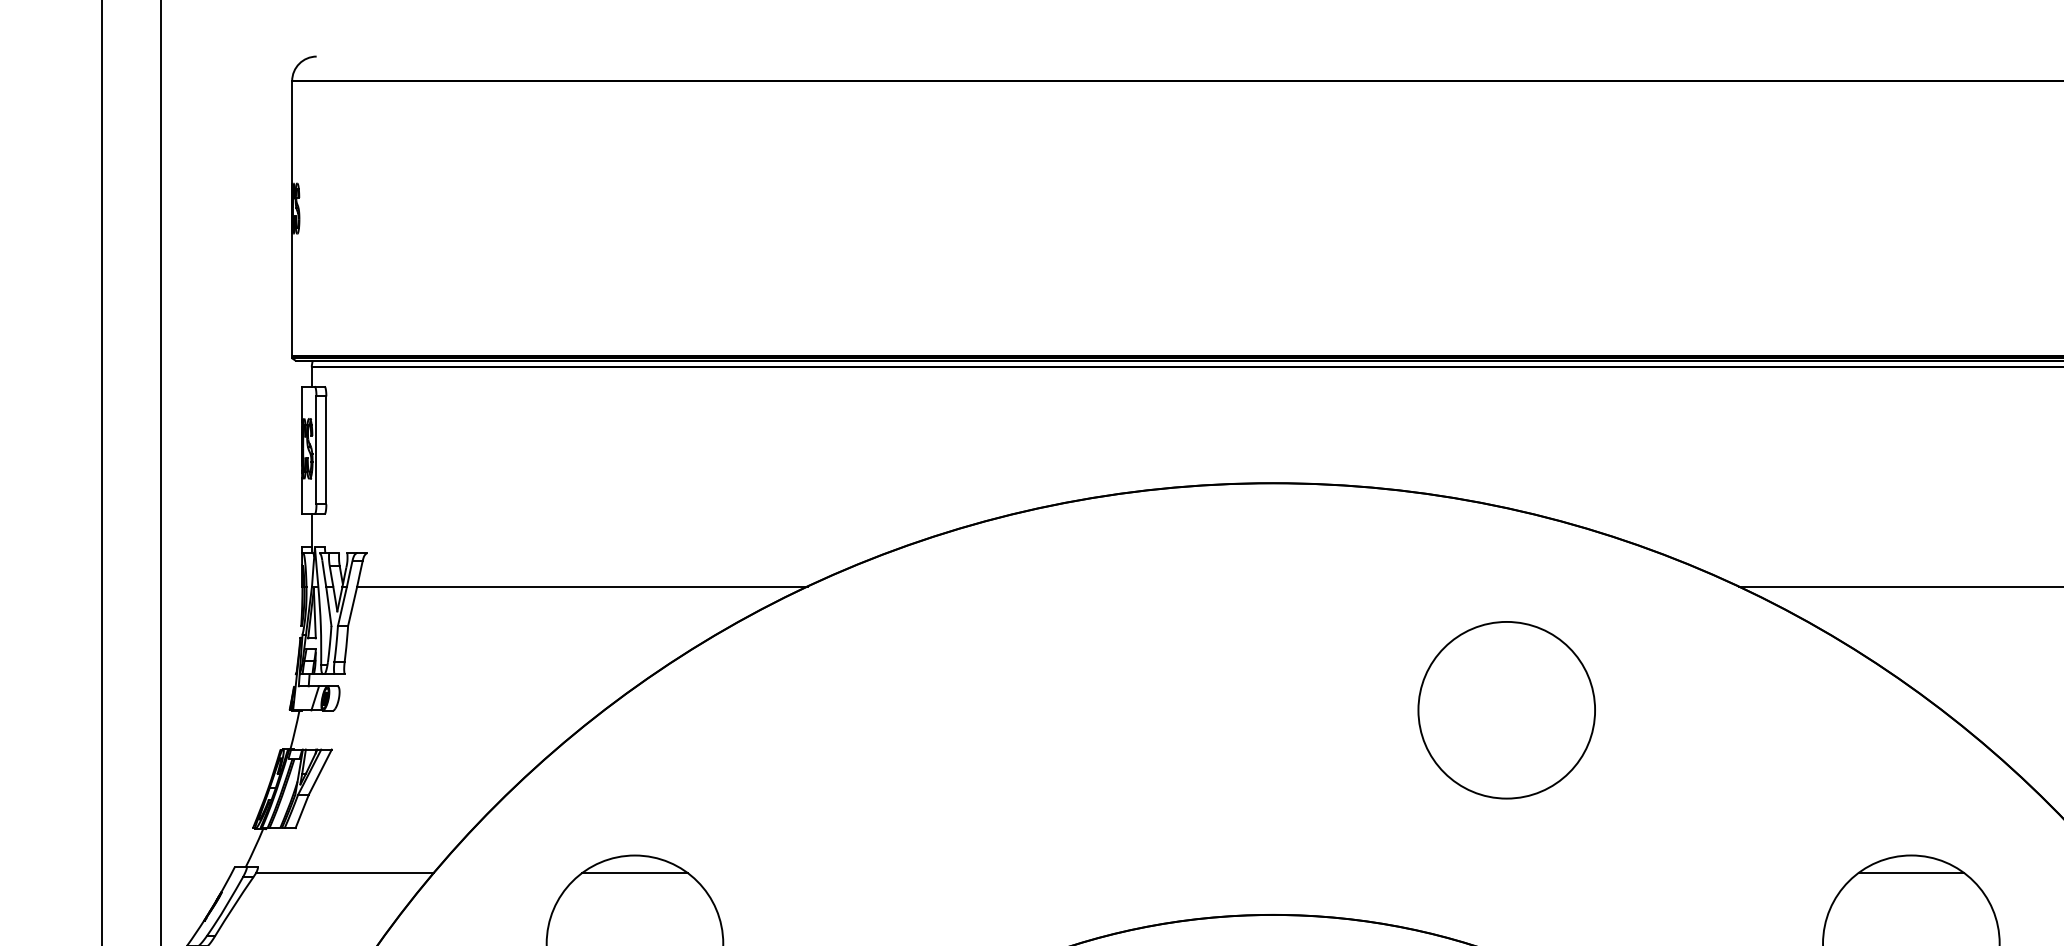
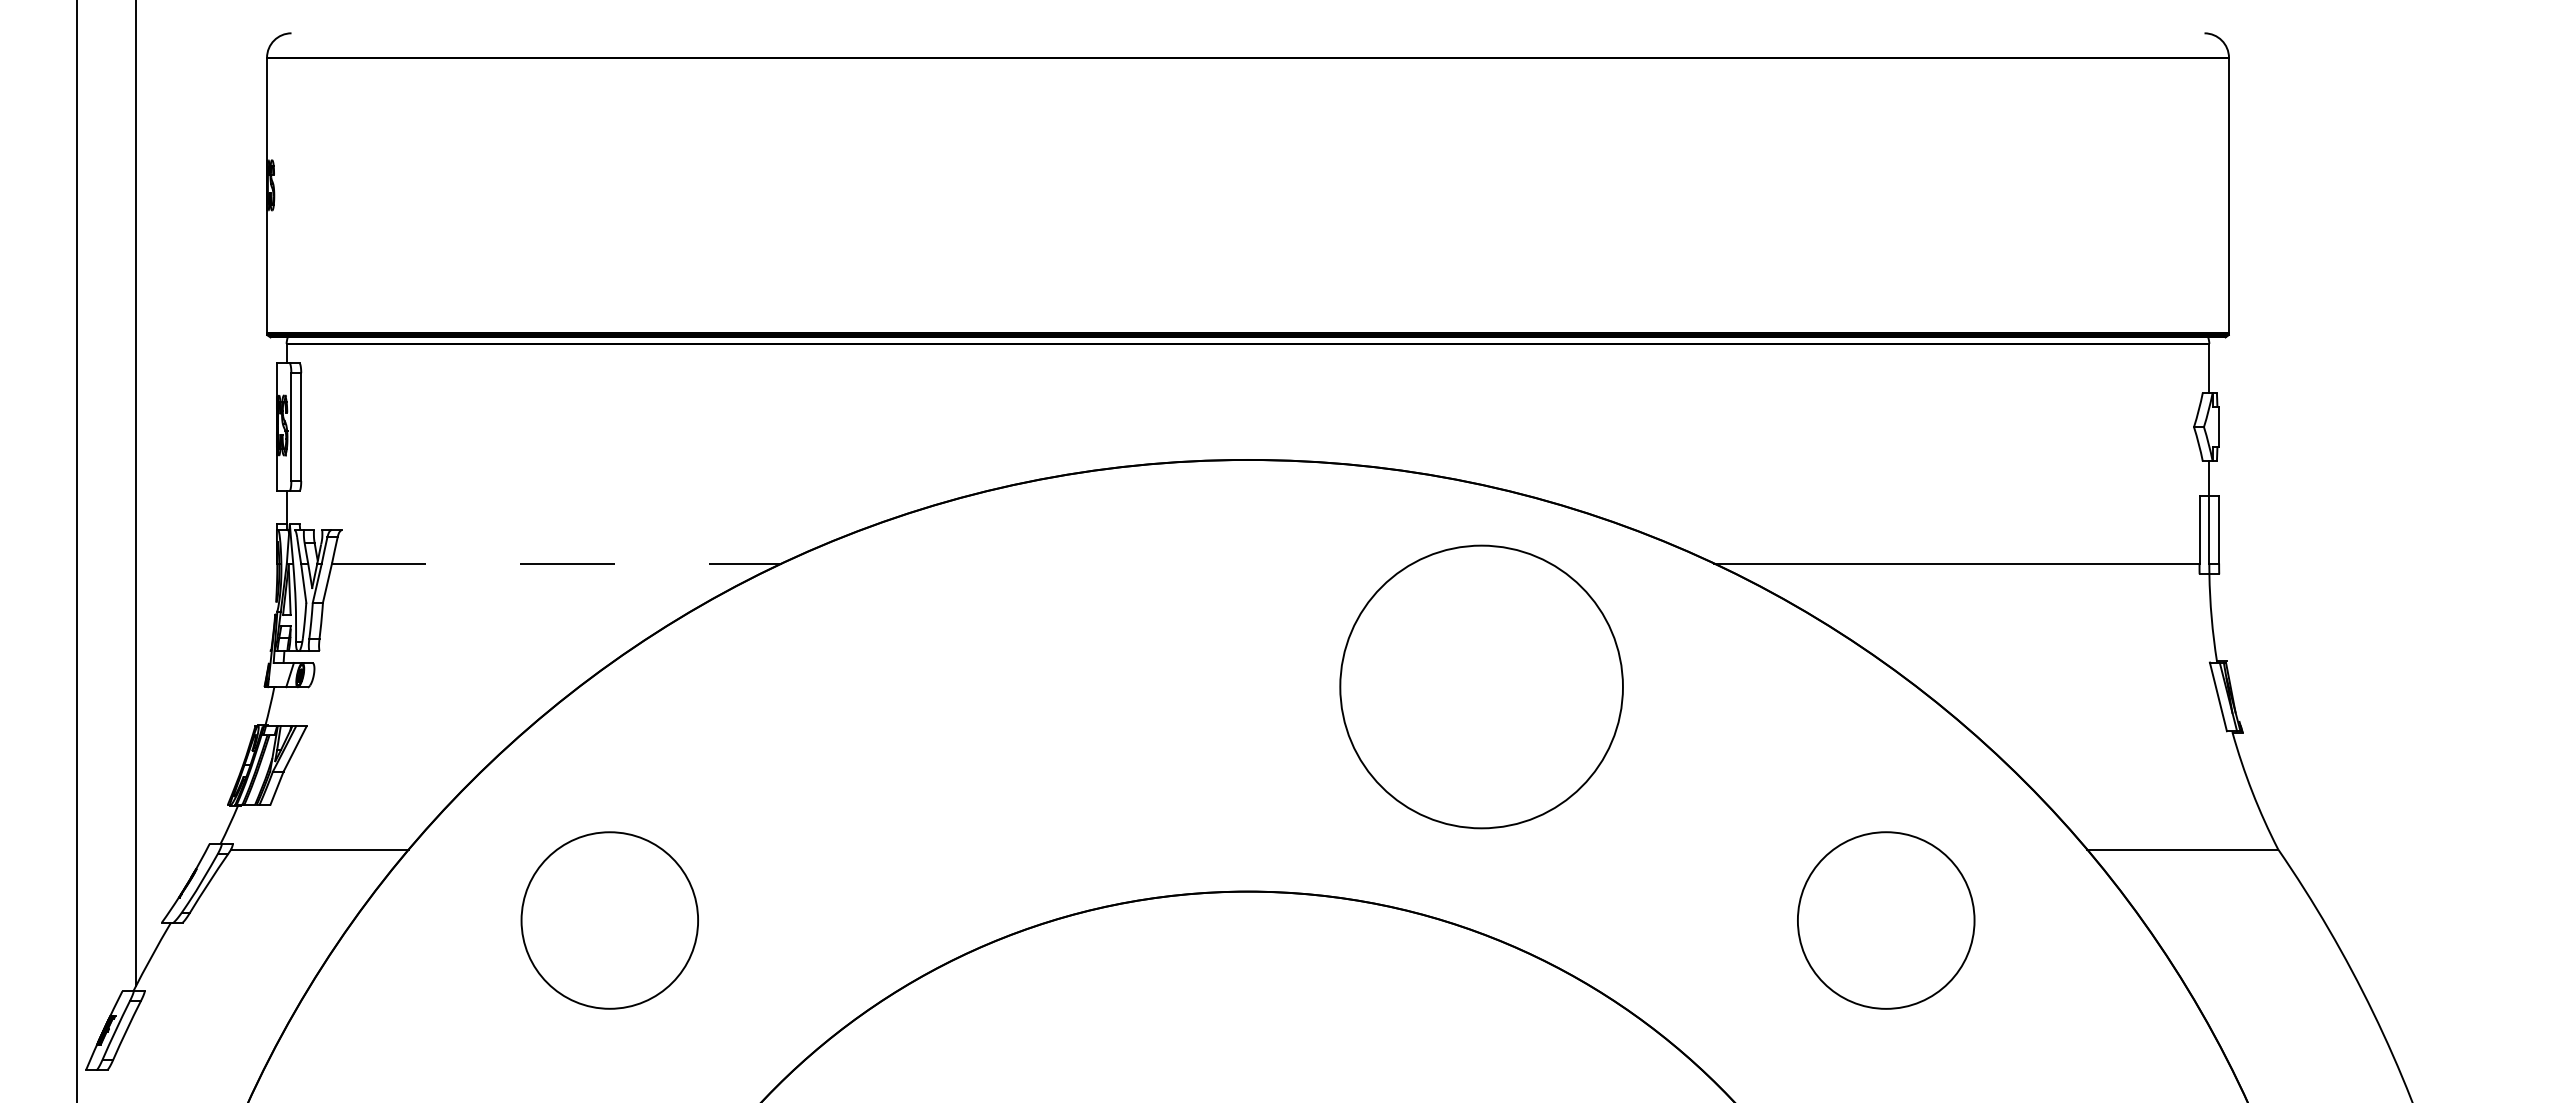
line: (582, 586) -> (557, 563), solid -> dashed
circle: (1506, 709) -> (1481, 686), size x1.6
line: (634, 872) -> (609, 849), removed
line: (1910, 872) -> (1885, 849), removed

